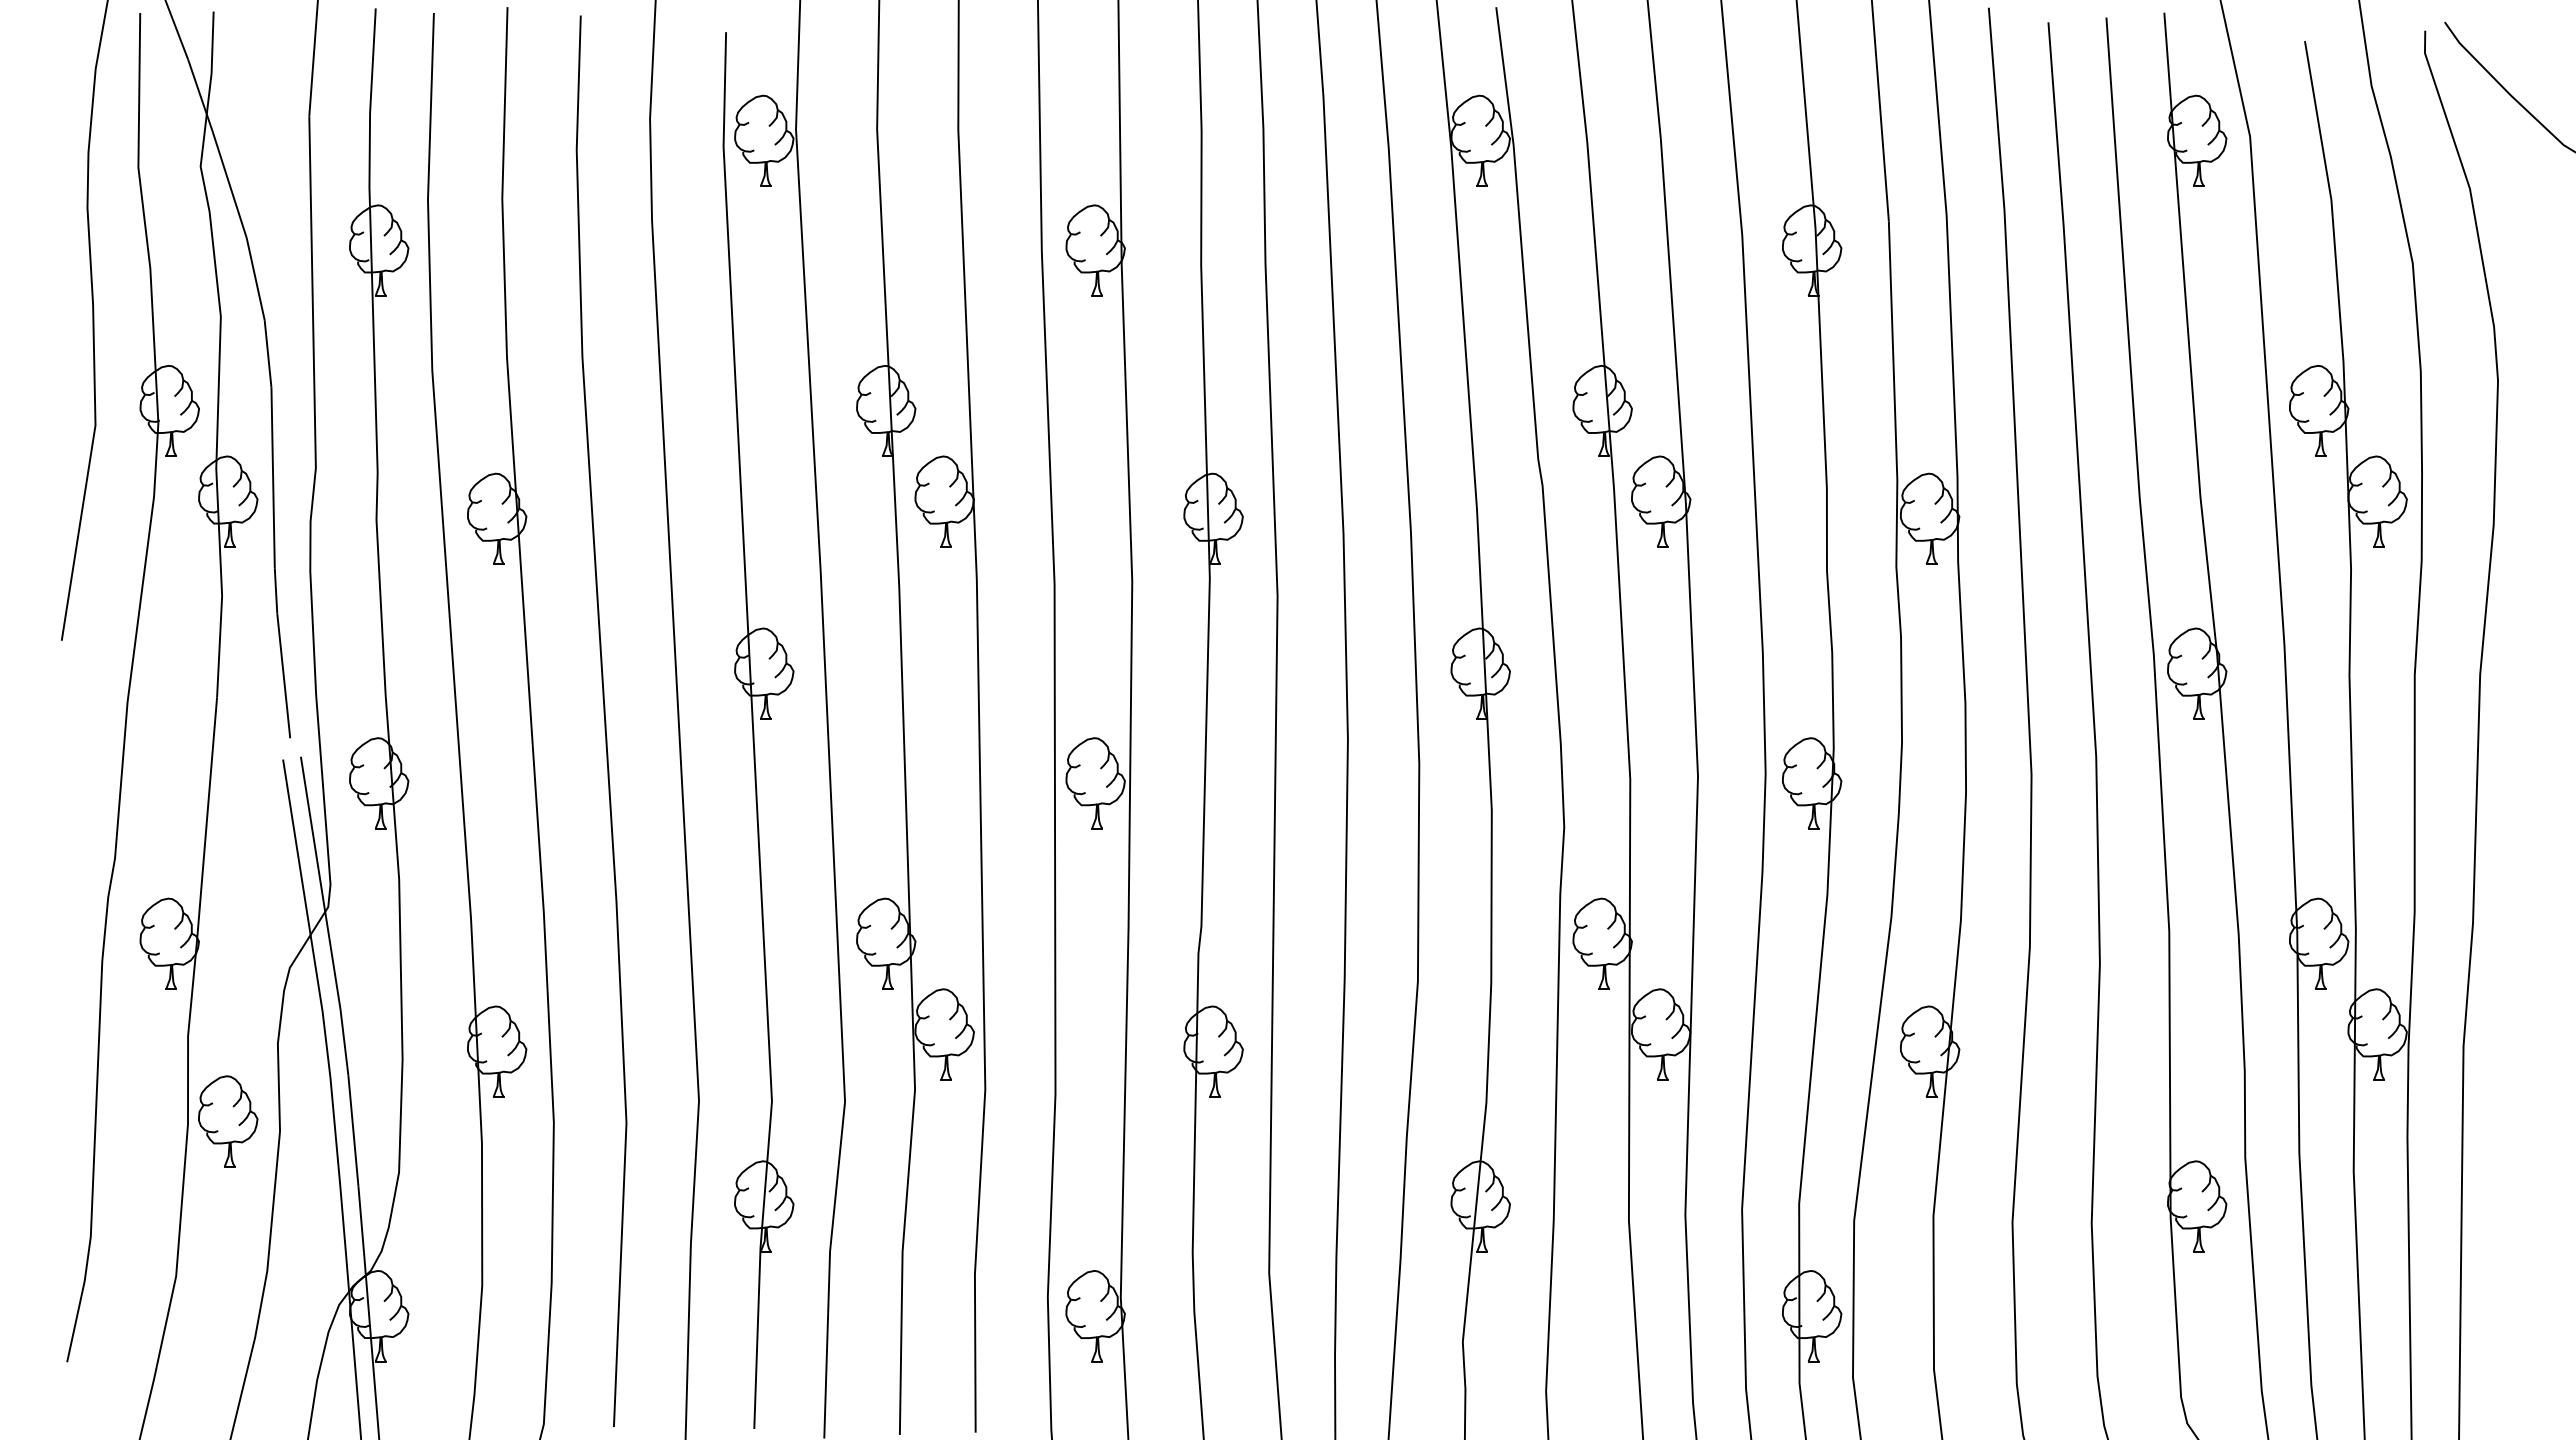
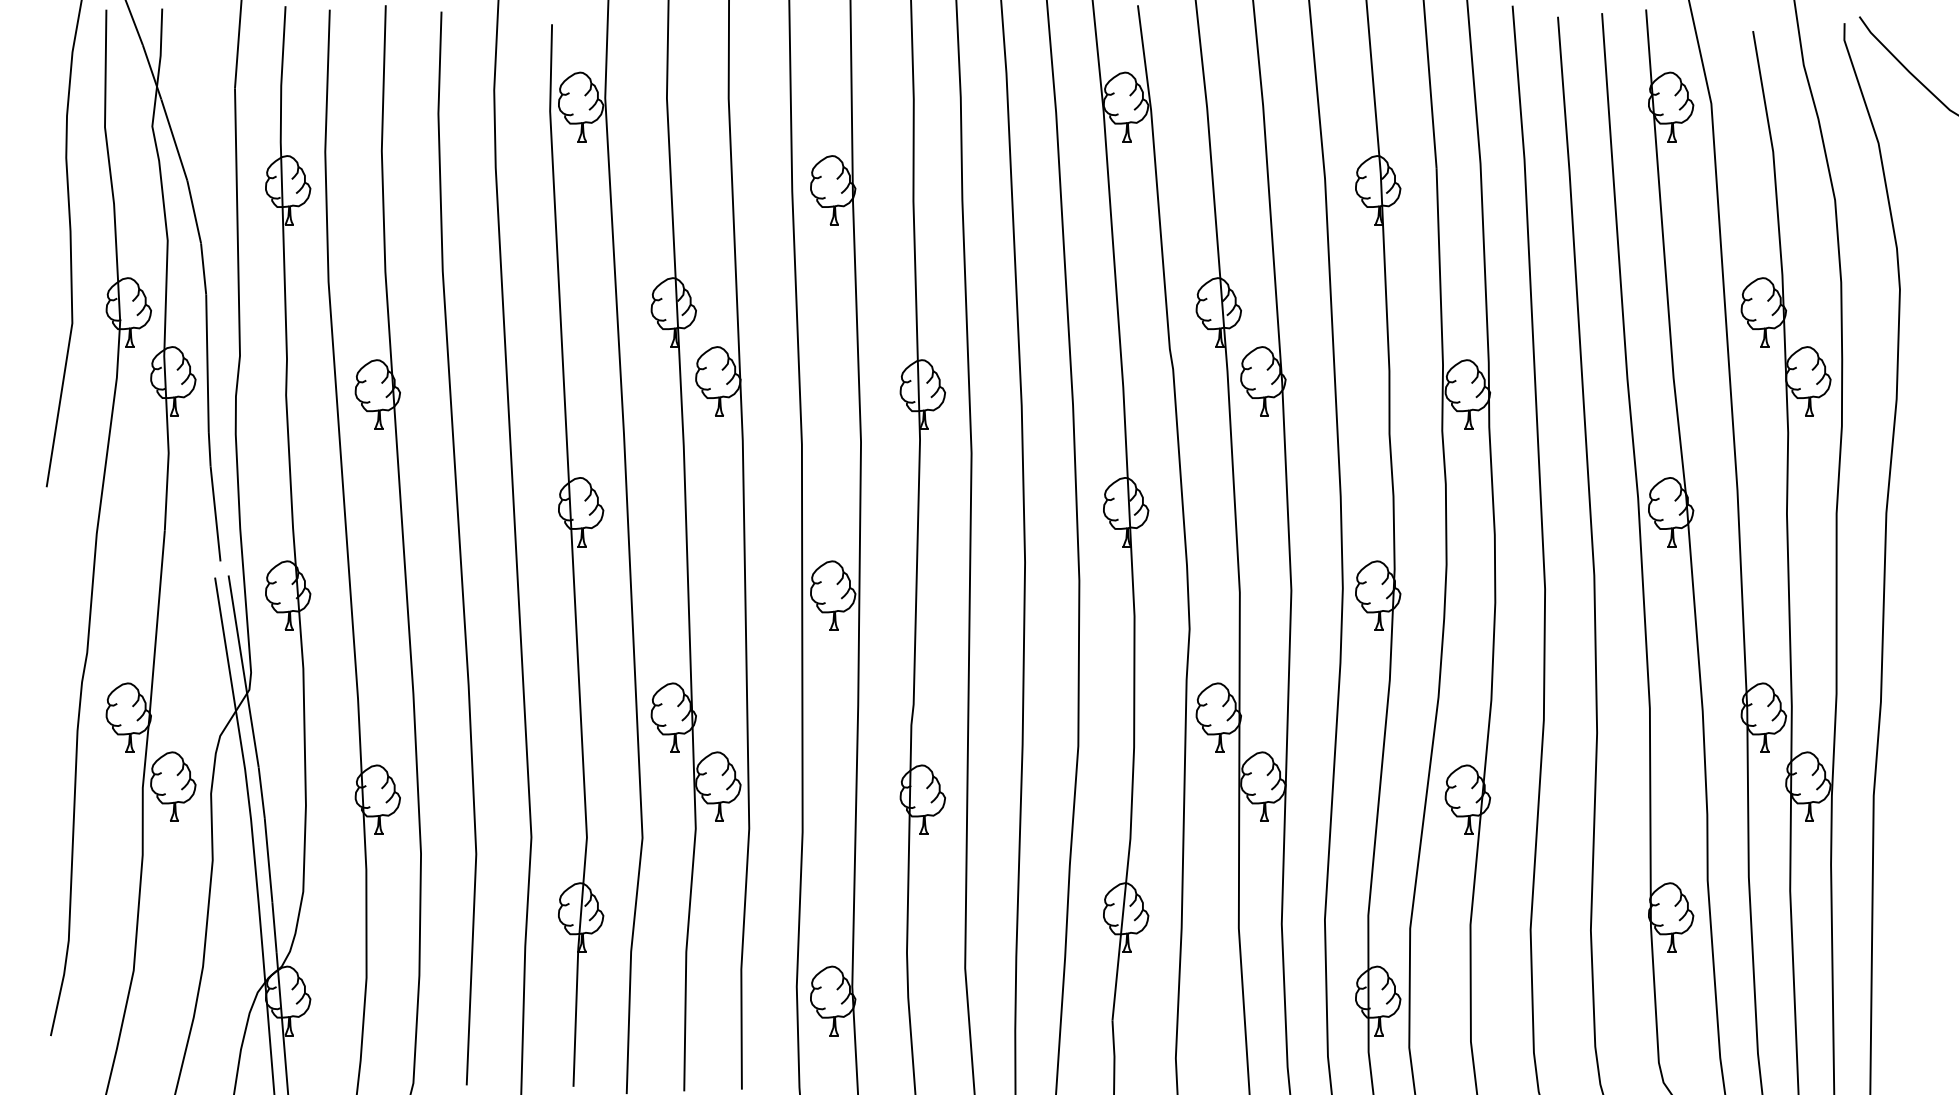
part: (228, 1121) -> (173, 786), moved

